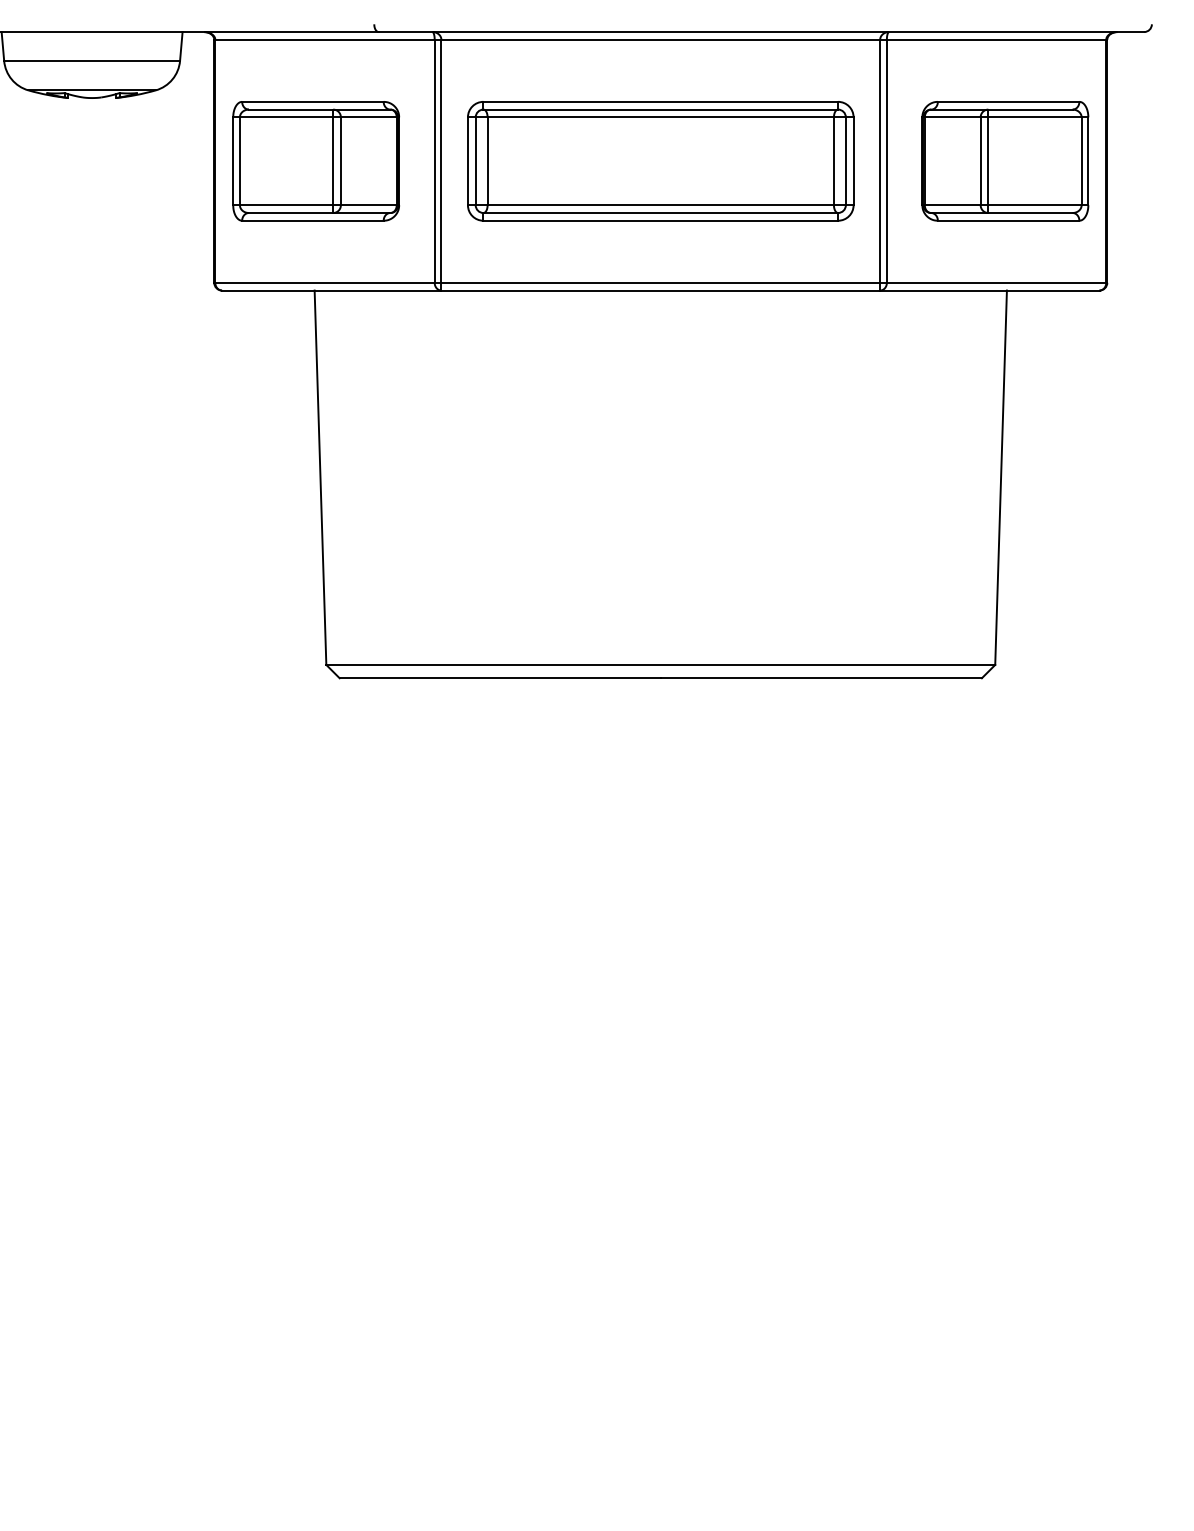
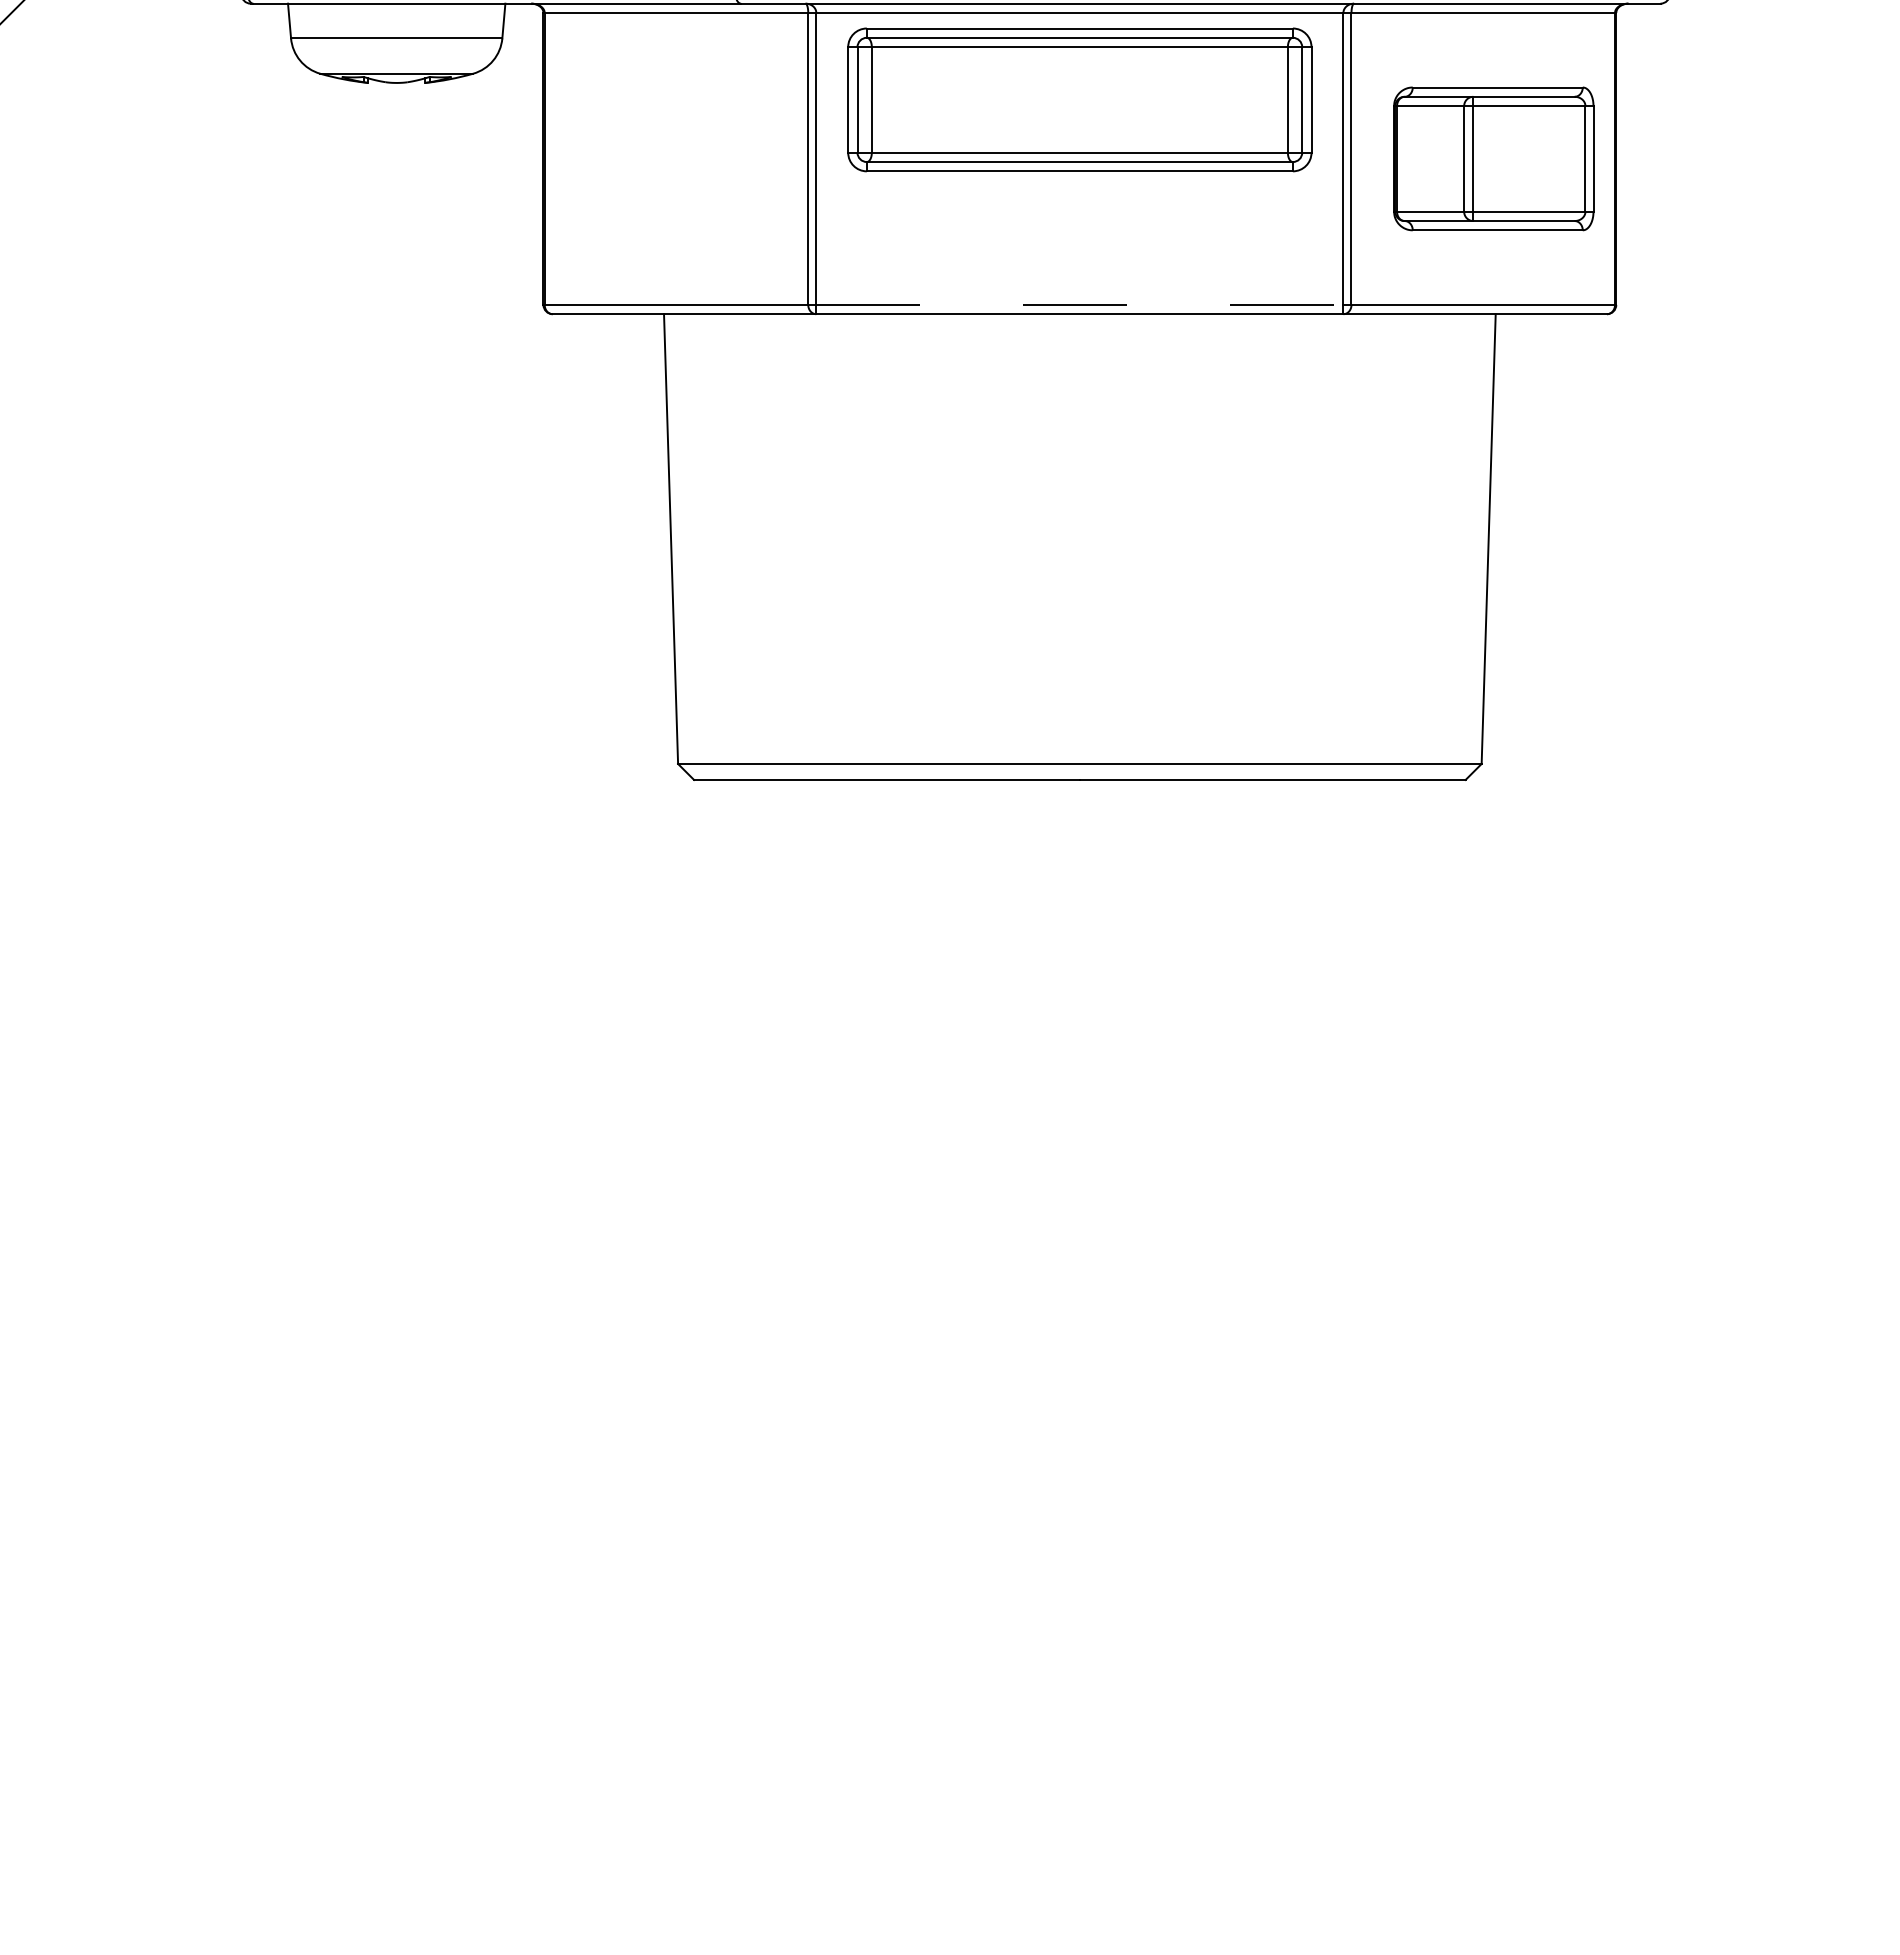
part: (315, 160) -> (665, 158), removed
part: (660, 160) -> (1079, 99), moved
line: (660, 282) -> (1079, 304), solid -> dashed

